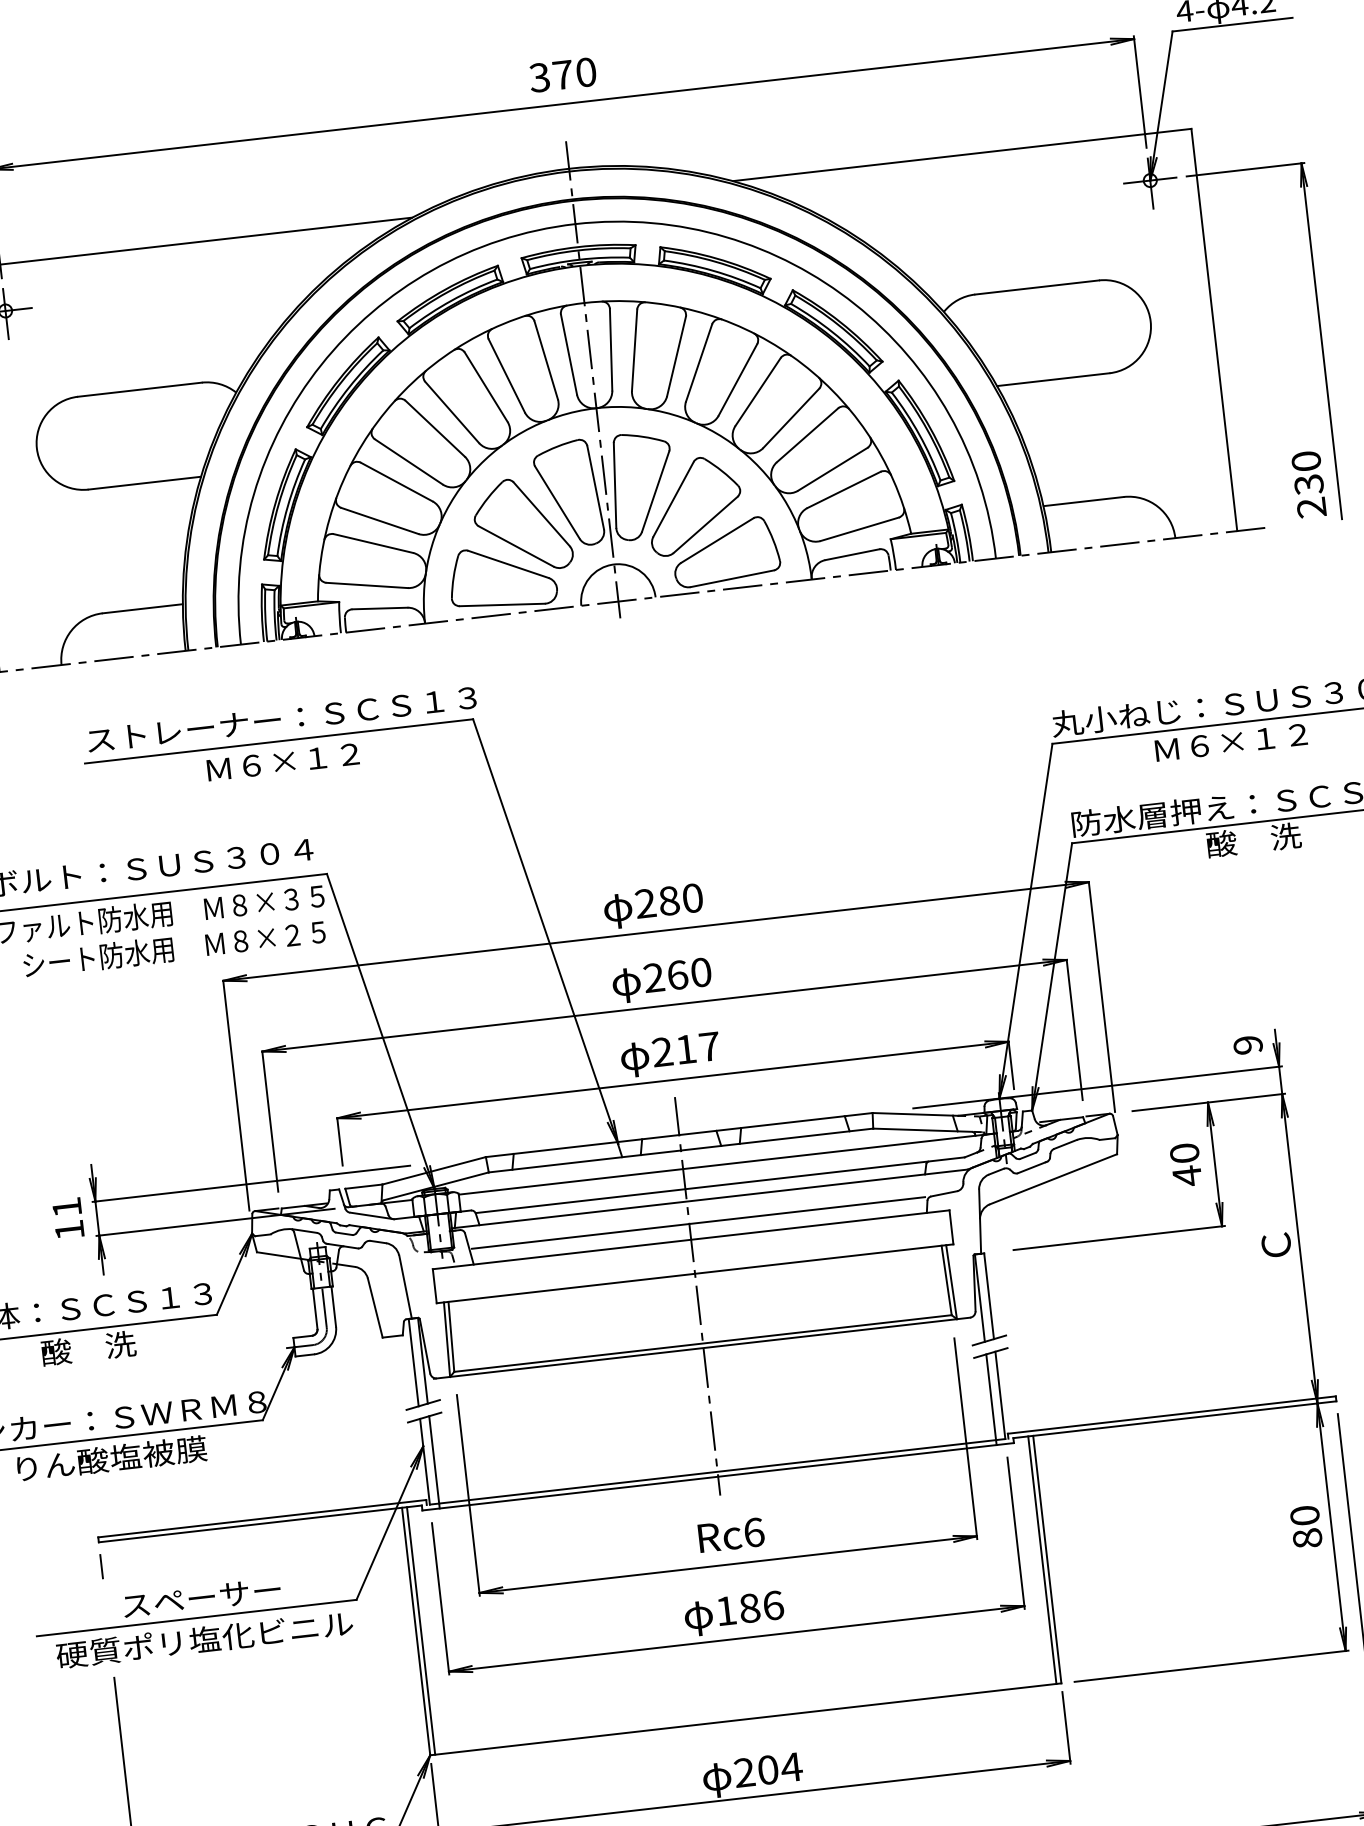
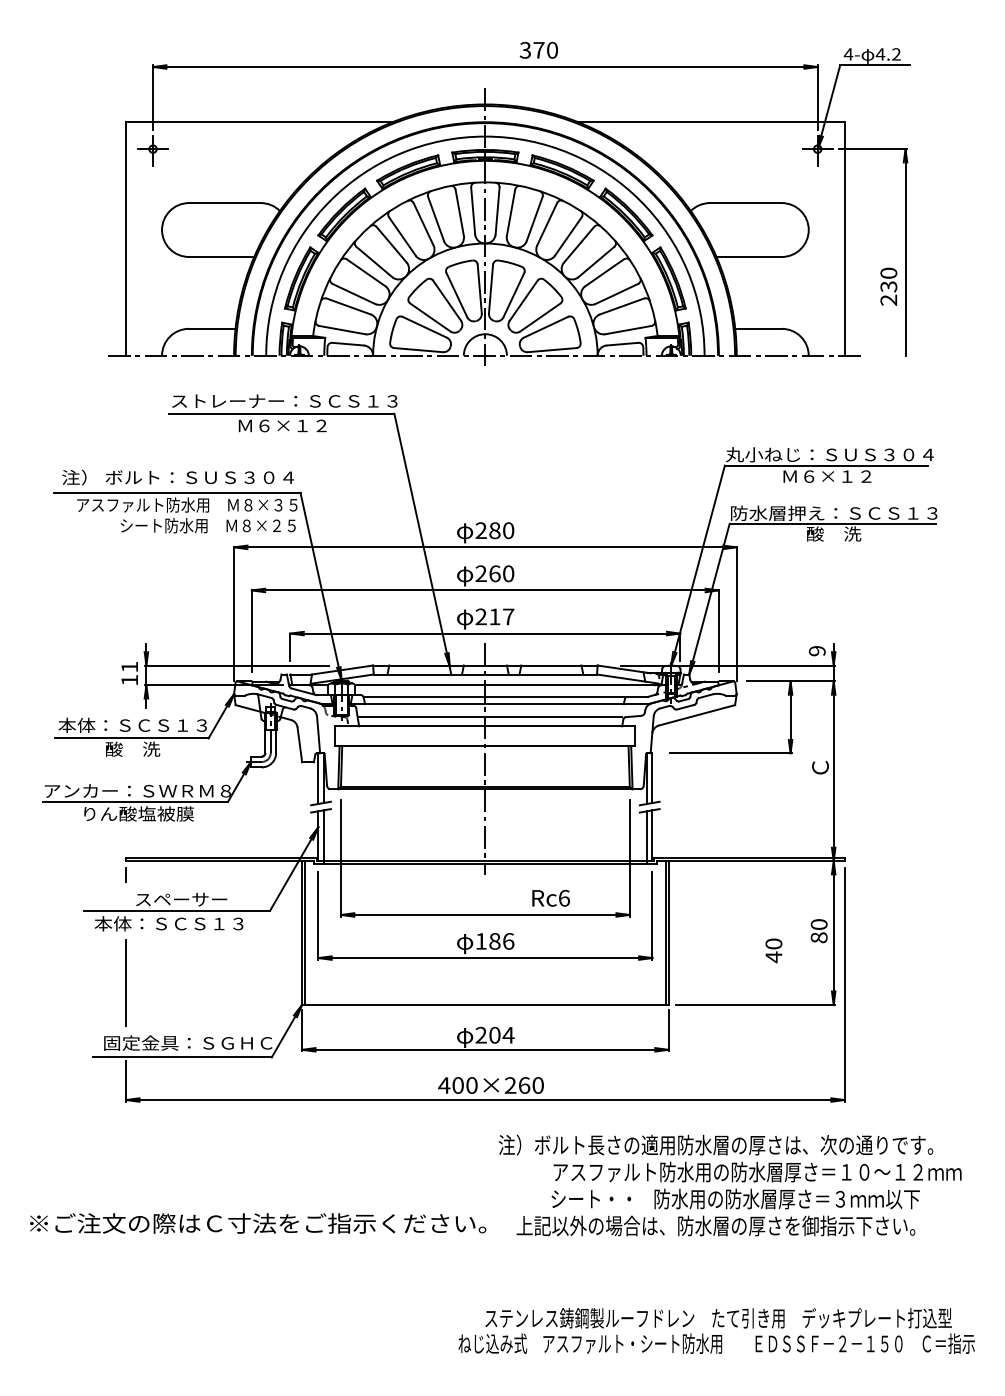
text: (561, 73) -> (538, 49), moved
text: (1308, 484) -> (888, 286), moved
text: (1185, 1164) -> (773, 950), moved
text: (730, 1533) -> (550, 897), moved
text: (204, 1639) -> (180, 923), 硬質ポリ塩化ビニル -> 本体：ＳＣＳ１３

